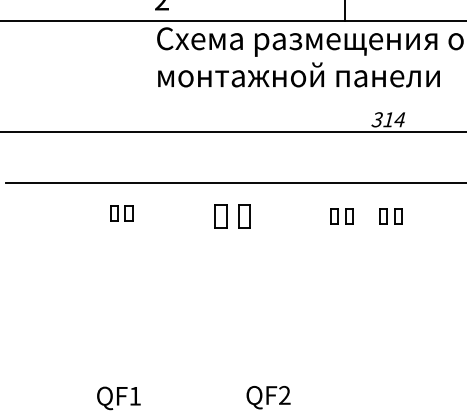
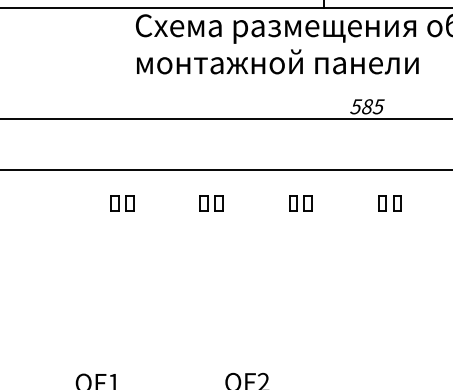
text: (389, 119) -> (368, 106), 314 -> 585
part: (121, 213) -> (122, 203), moved
part: (232, 216) -> (211, 203), size x0.62
part: (341, 216) -> (300, 203), moved
part: (390, 216) -> (389, 203), moved

